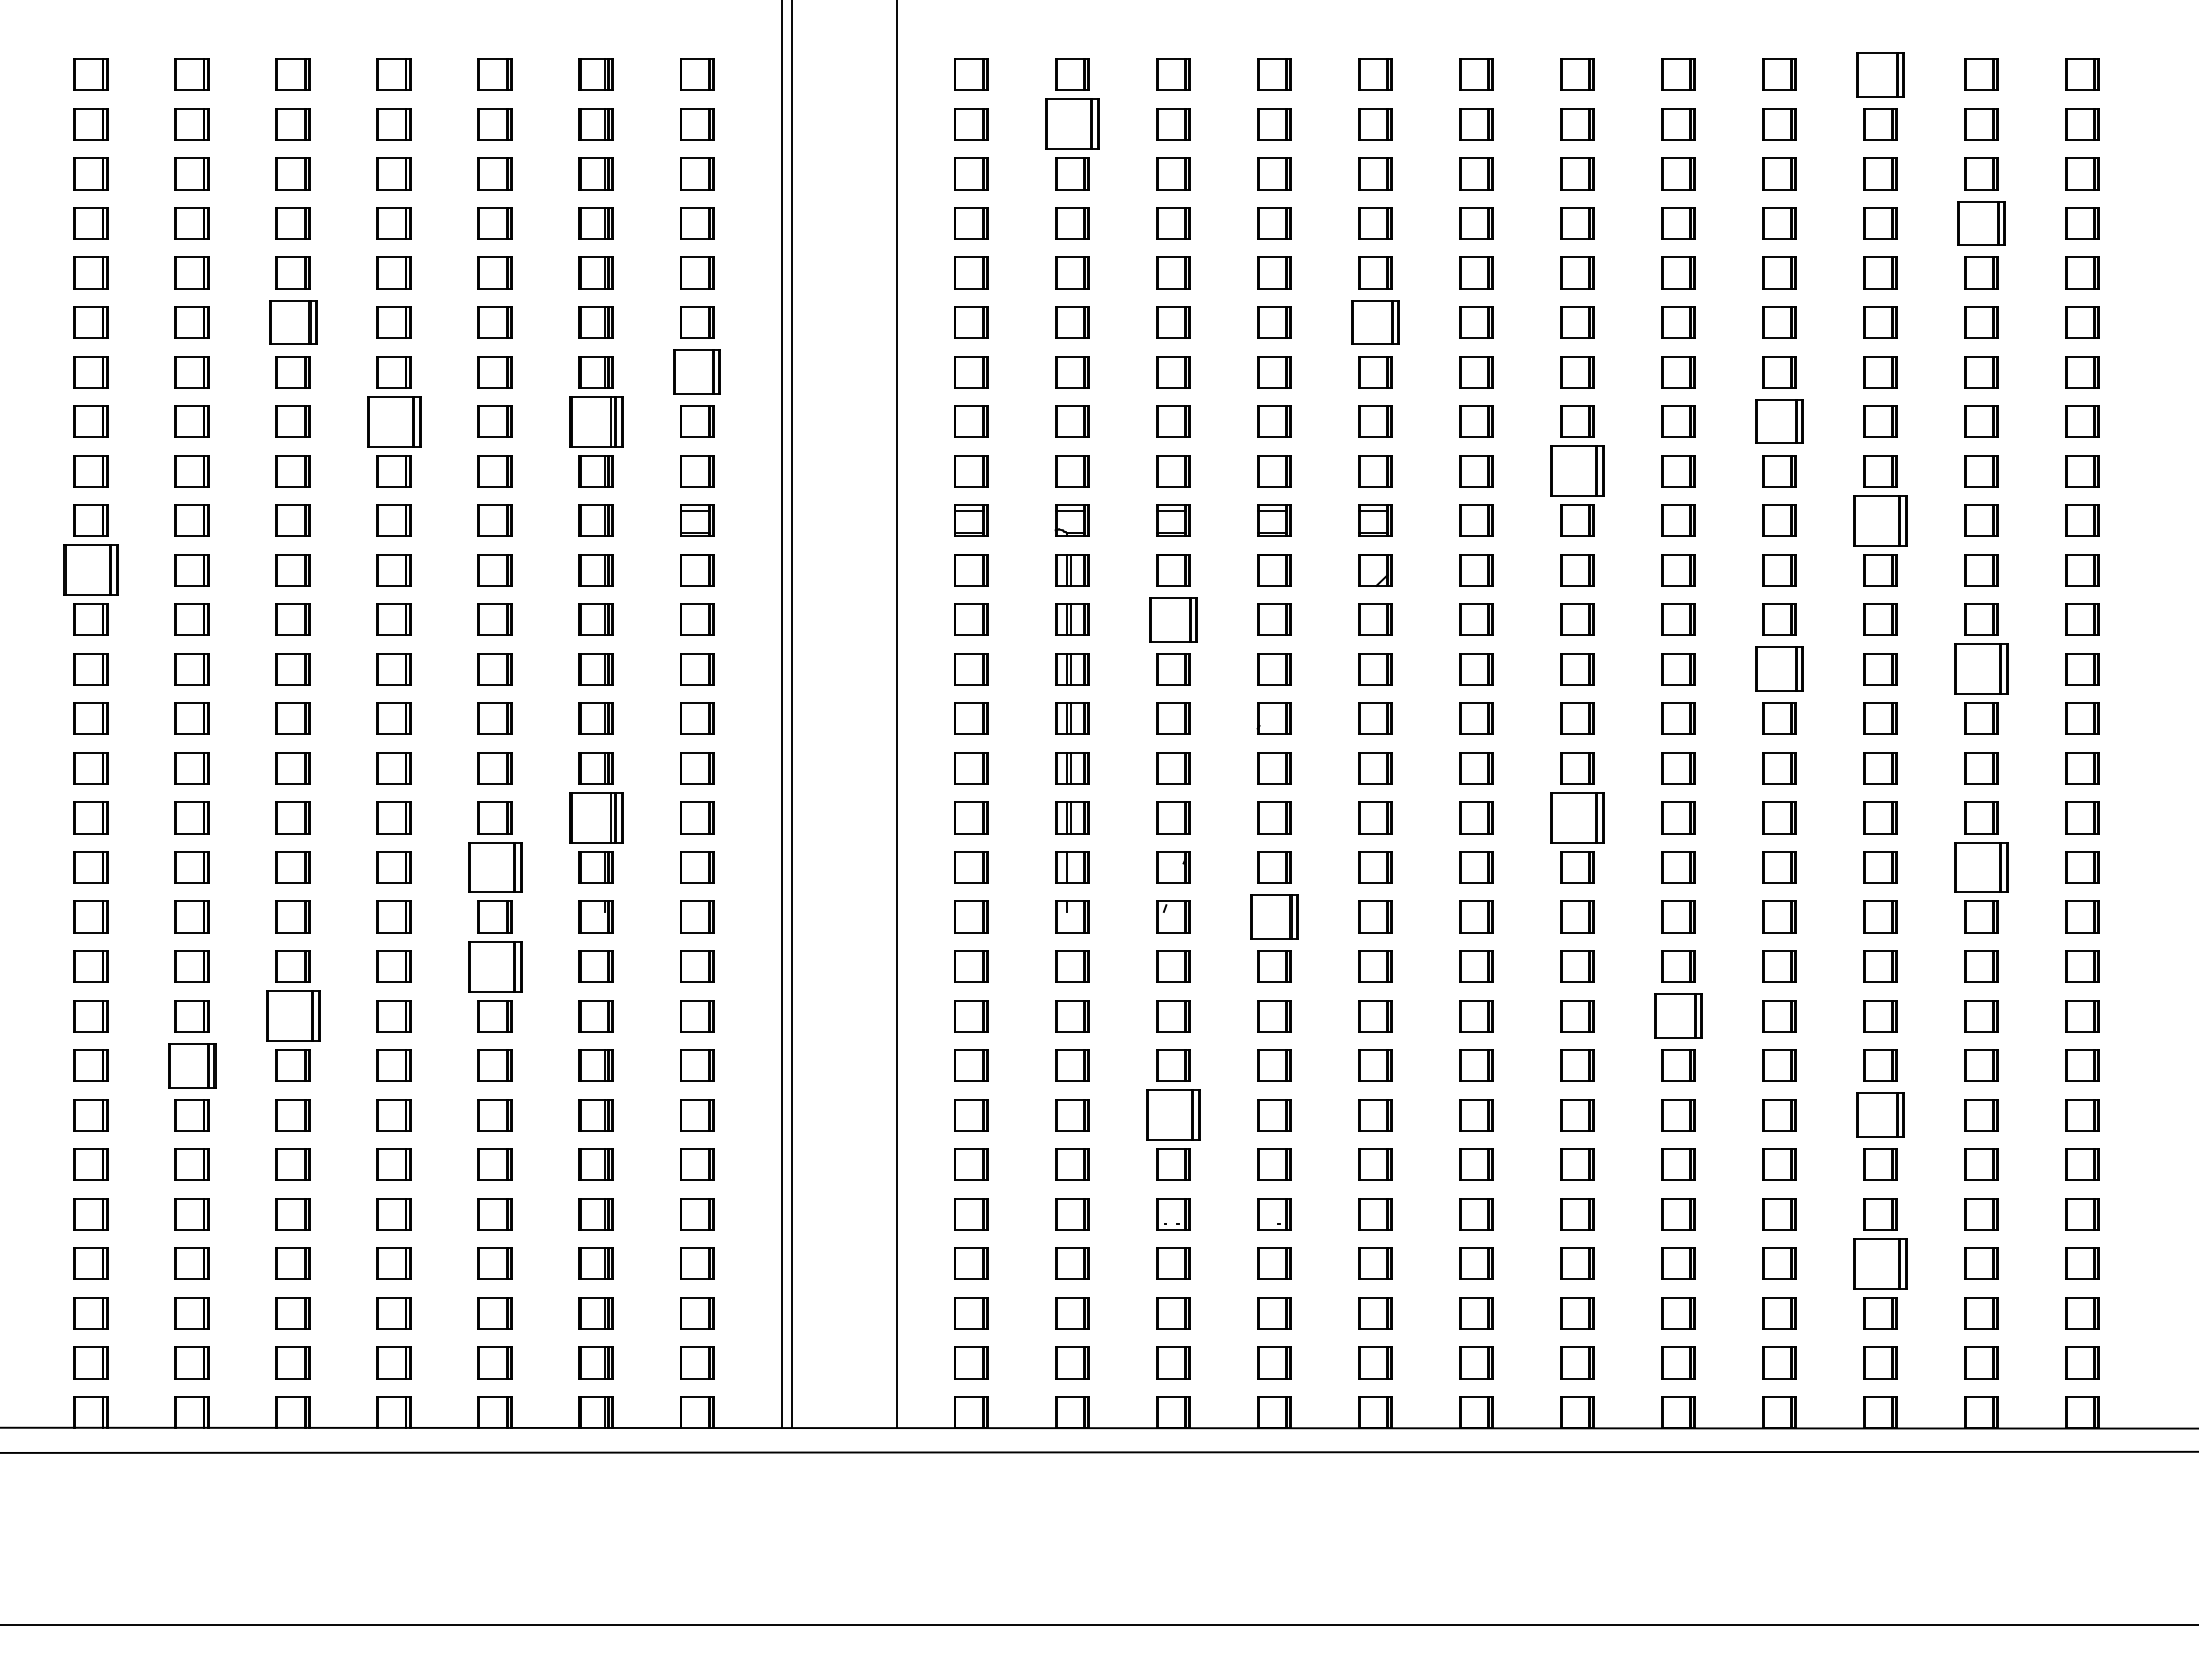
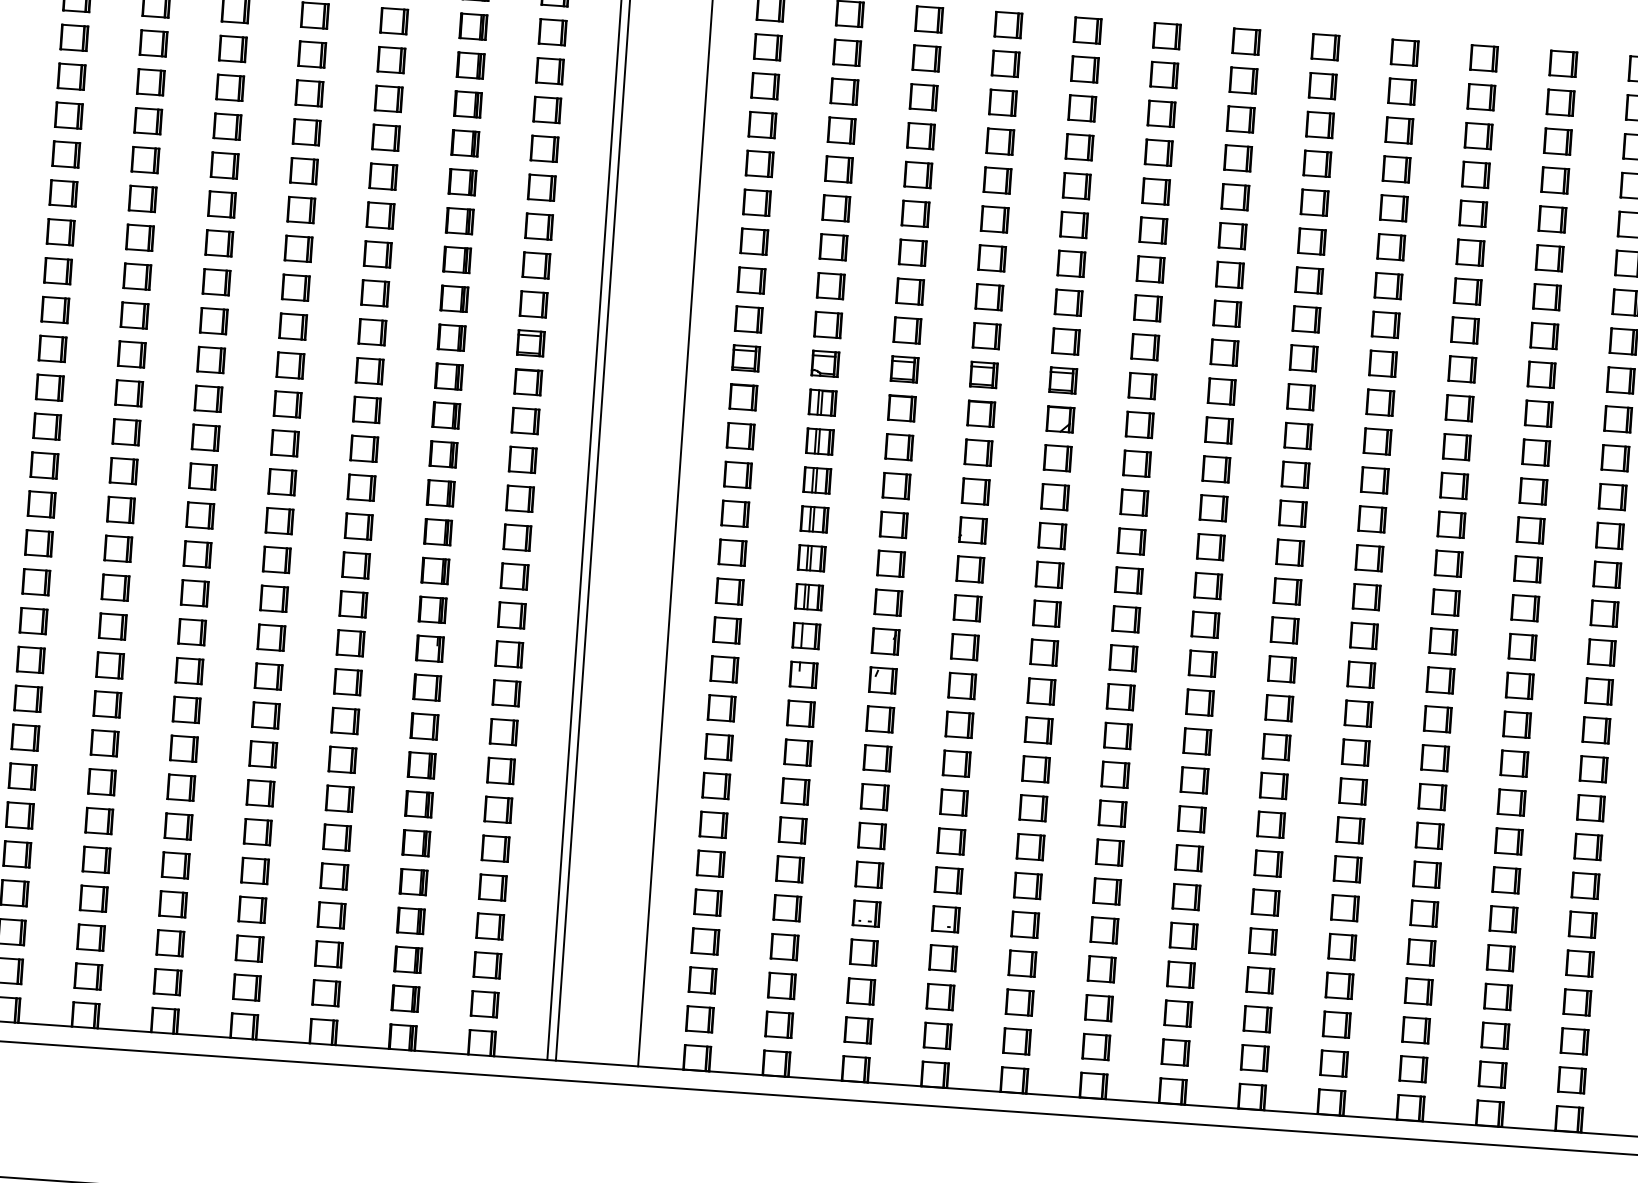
part: (1880, 74) -> (1484, 58), size x0.71
part: (1072, 124) -> (847, 52), size x0.62
part: (1981, 223) -> (1555, 180), size x0.71
part: (292, 322) -> (224, 165), size x0.71
part: (1375, 322) -> (1074, 224), size x0.71
part: (697, 372) -> (539, 227), size x0.71
part: (393, 421) -> (298, 248), size x0.62
part: (595, 421) -> (456, 259), size x0.62
part: (1779, 421) -> (1385, 324), size x0.71
part: (1577, 471) -> (1224, 353), size x0.62
part: (1880, 520) -> (1459, 408), size x0.62
part: (90, 570) -> (52, 349), size x0.62
part: (1173, 619) -> (899, 446), size x0.71
part: (1779, 669) -> (1372, 519), size x0.71
part: (1981, 669) -> (1530, 530), size x0.62
part: (595, 817) -> (434, 570), size x0.62
part: (1577, 817) -> (1205, 624), size x0.62
part: (494, 867) -> (352, 604), size x0.62
part: (1981, 867) -> (1519, 685), size x0.62
part: (1274, 916) -> (962, 685), size x0.71
part: (494, 966) -> (347, 682), size x0.62
part: (292, 1016) -> (186, 710), size x0.62
part: (1678, 1016) -> (1273, 786), size x0.71
part: (191, 1065) -> (104, 743), size x0.71
part: (1173, 1115) -> (872, 836), size x0.62
part: (1880, 1115) -> (1426, 875), size x0.71
part: (1880, 1263) -> (1418, 991), size x0.62

